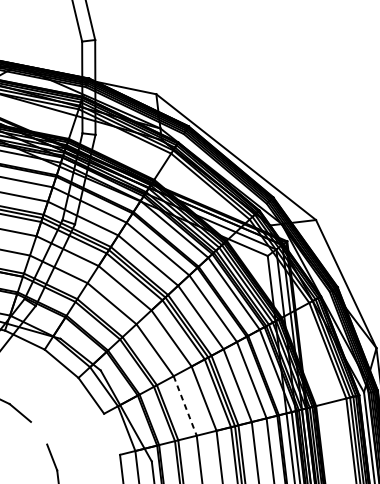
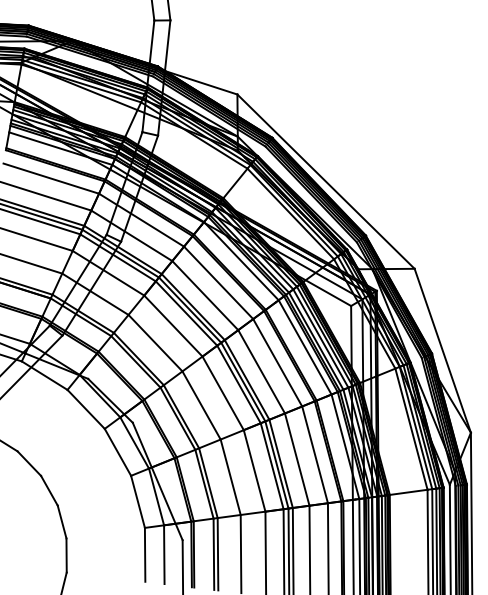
line: (185, 406) -> (230, 477), dashed -> solid
line: (39, 433) -> (49, 490), added
line: (111, 434) -> (137, 501), added

